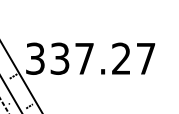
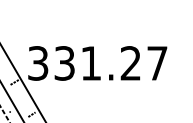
text: (84, 58) -> (91, 63), 337.27 -> 331.27

